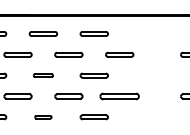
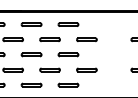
part: (43, 75) -> (31, 54), size x1.43
part: (119, 95) -> (86, 69), size x0.71
part: (43, 116) -> (31, 84), size x1.67

